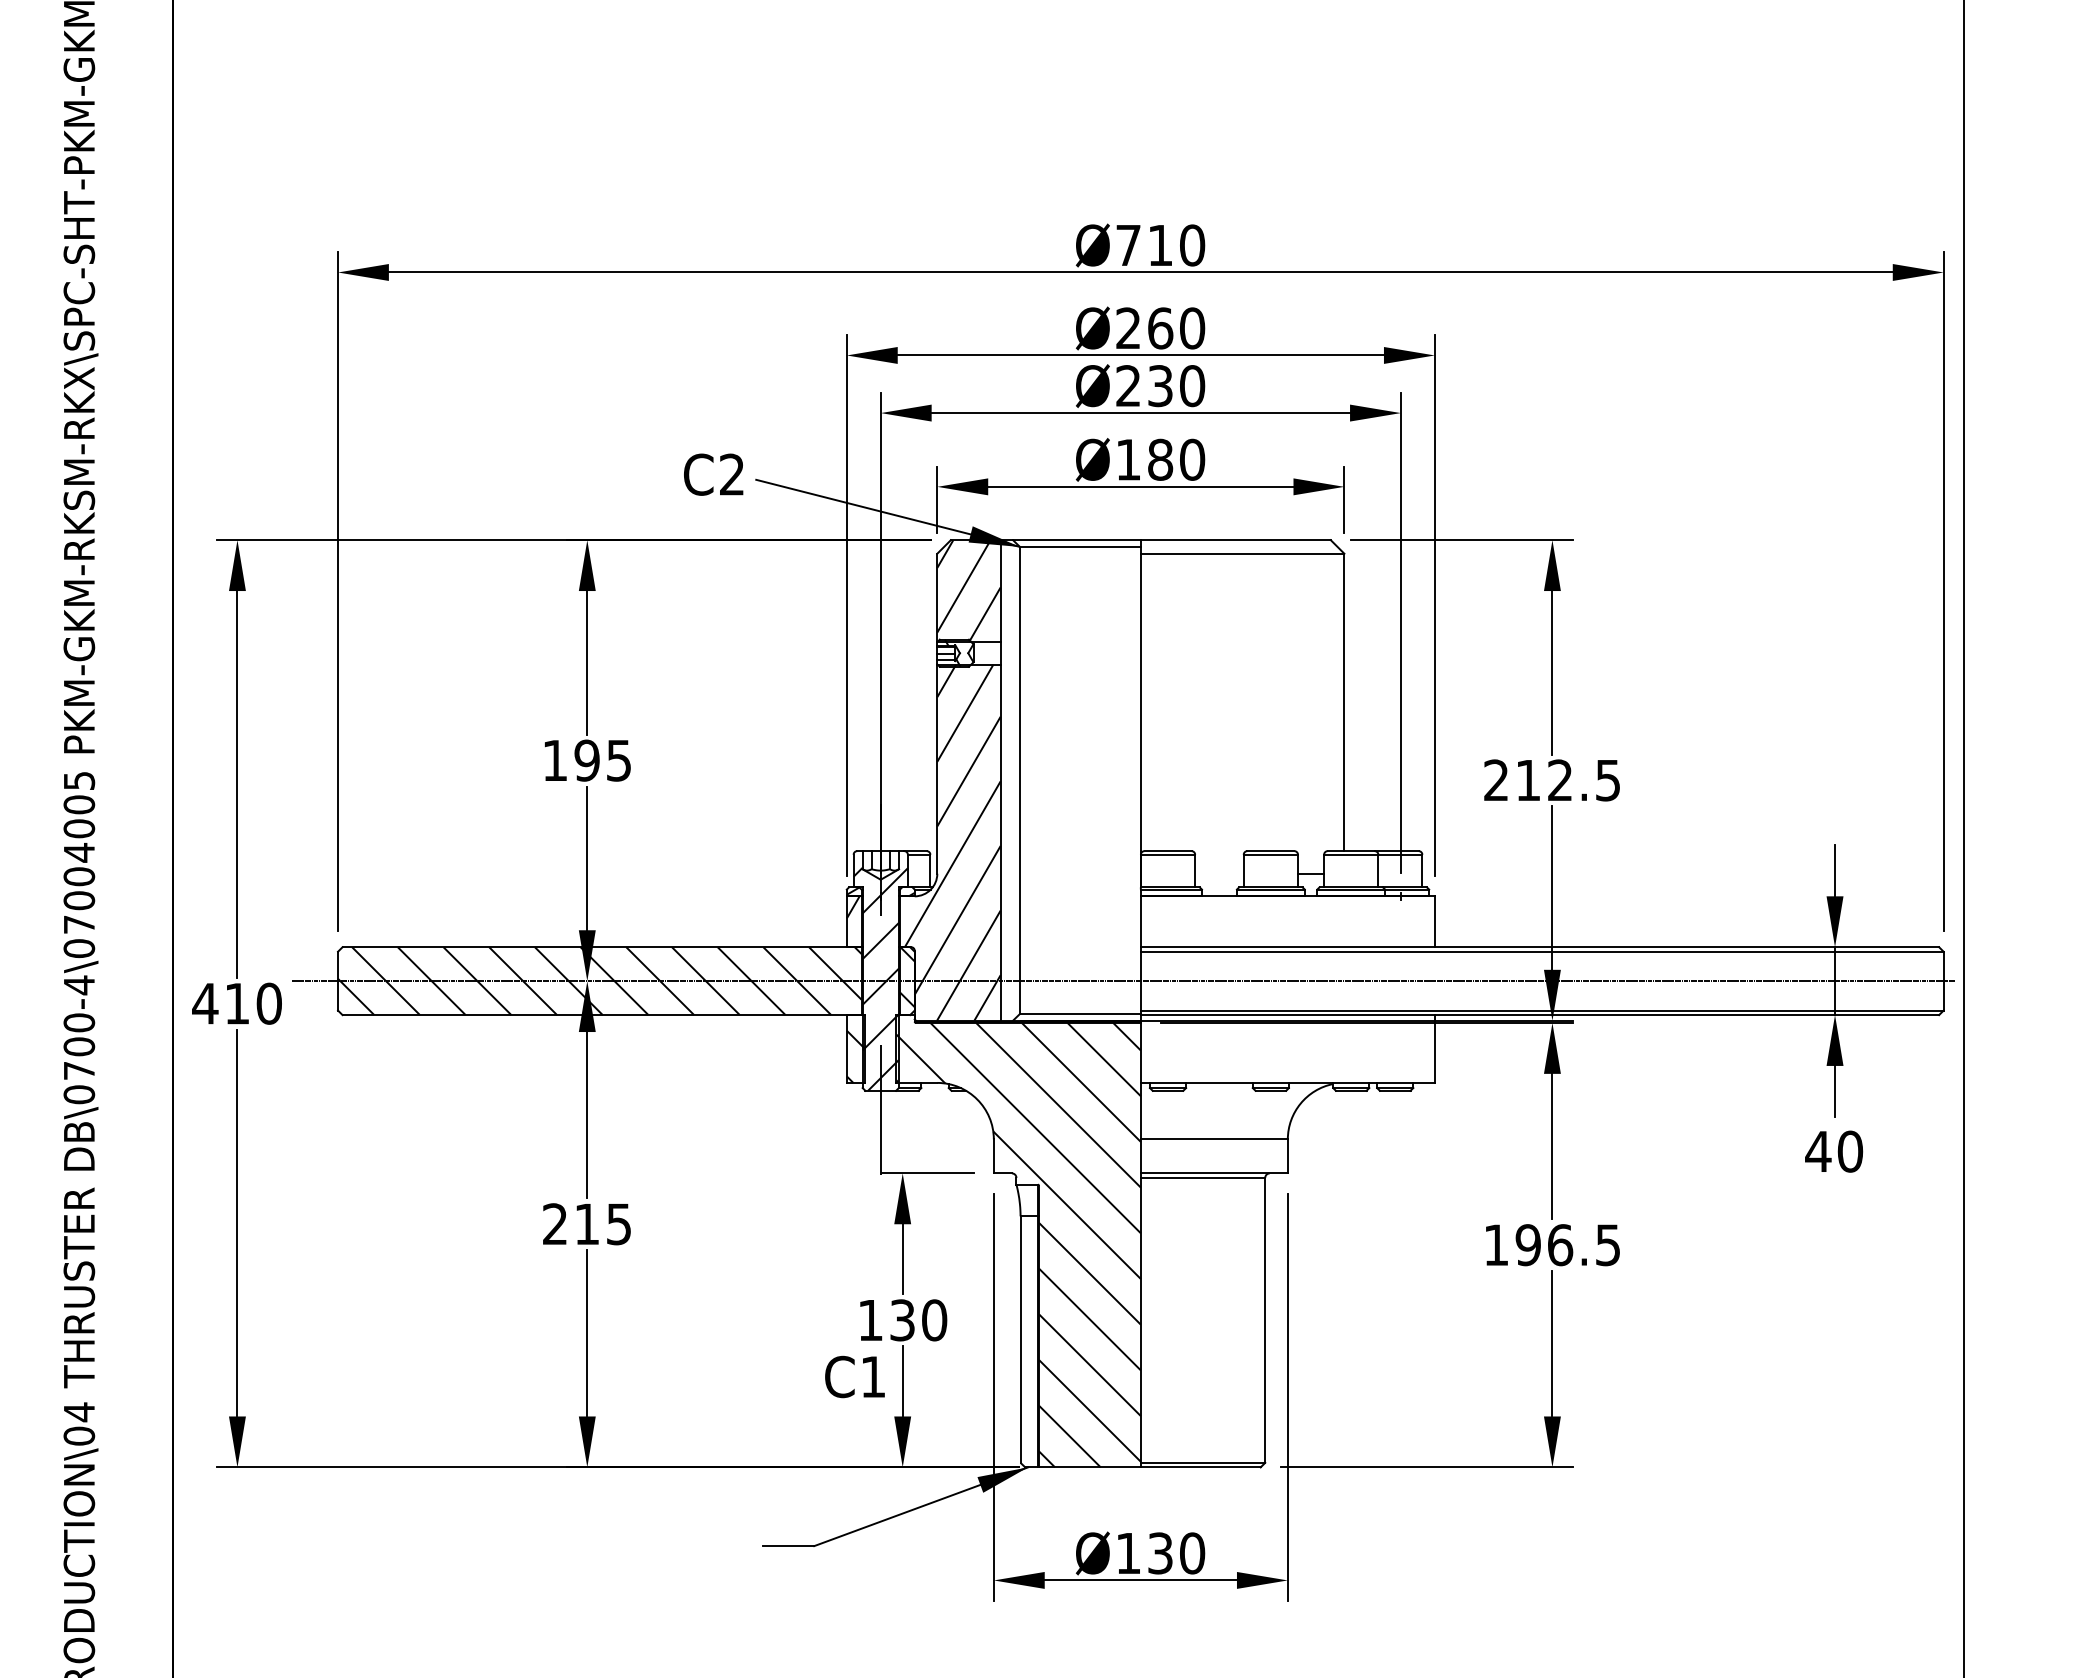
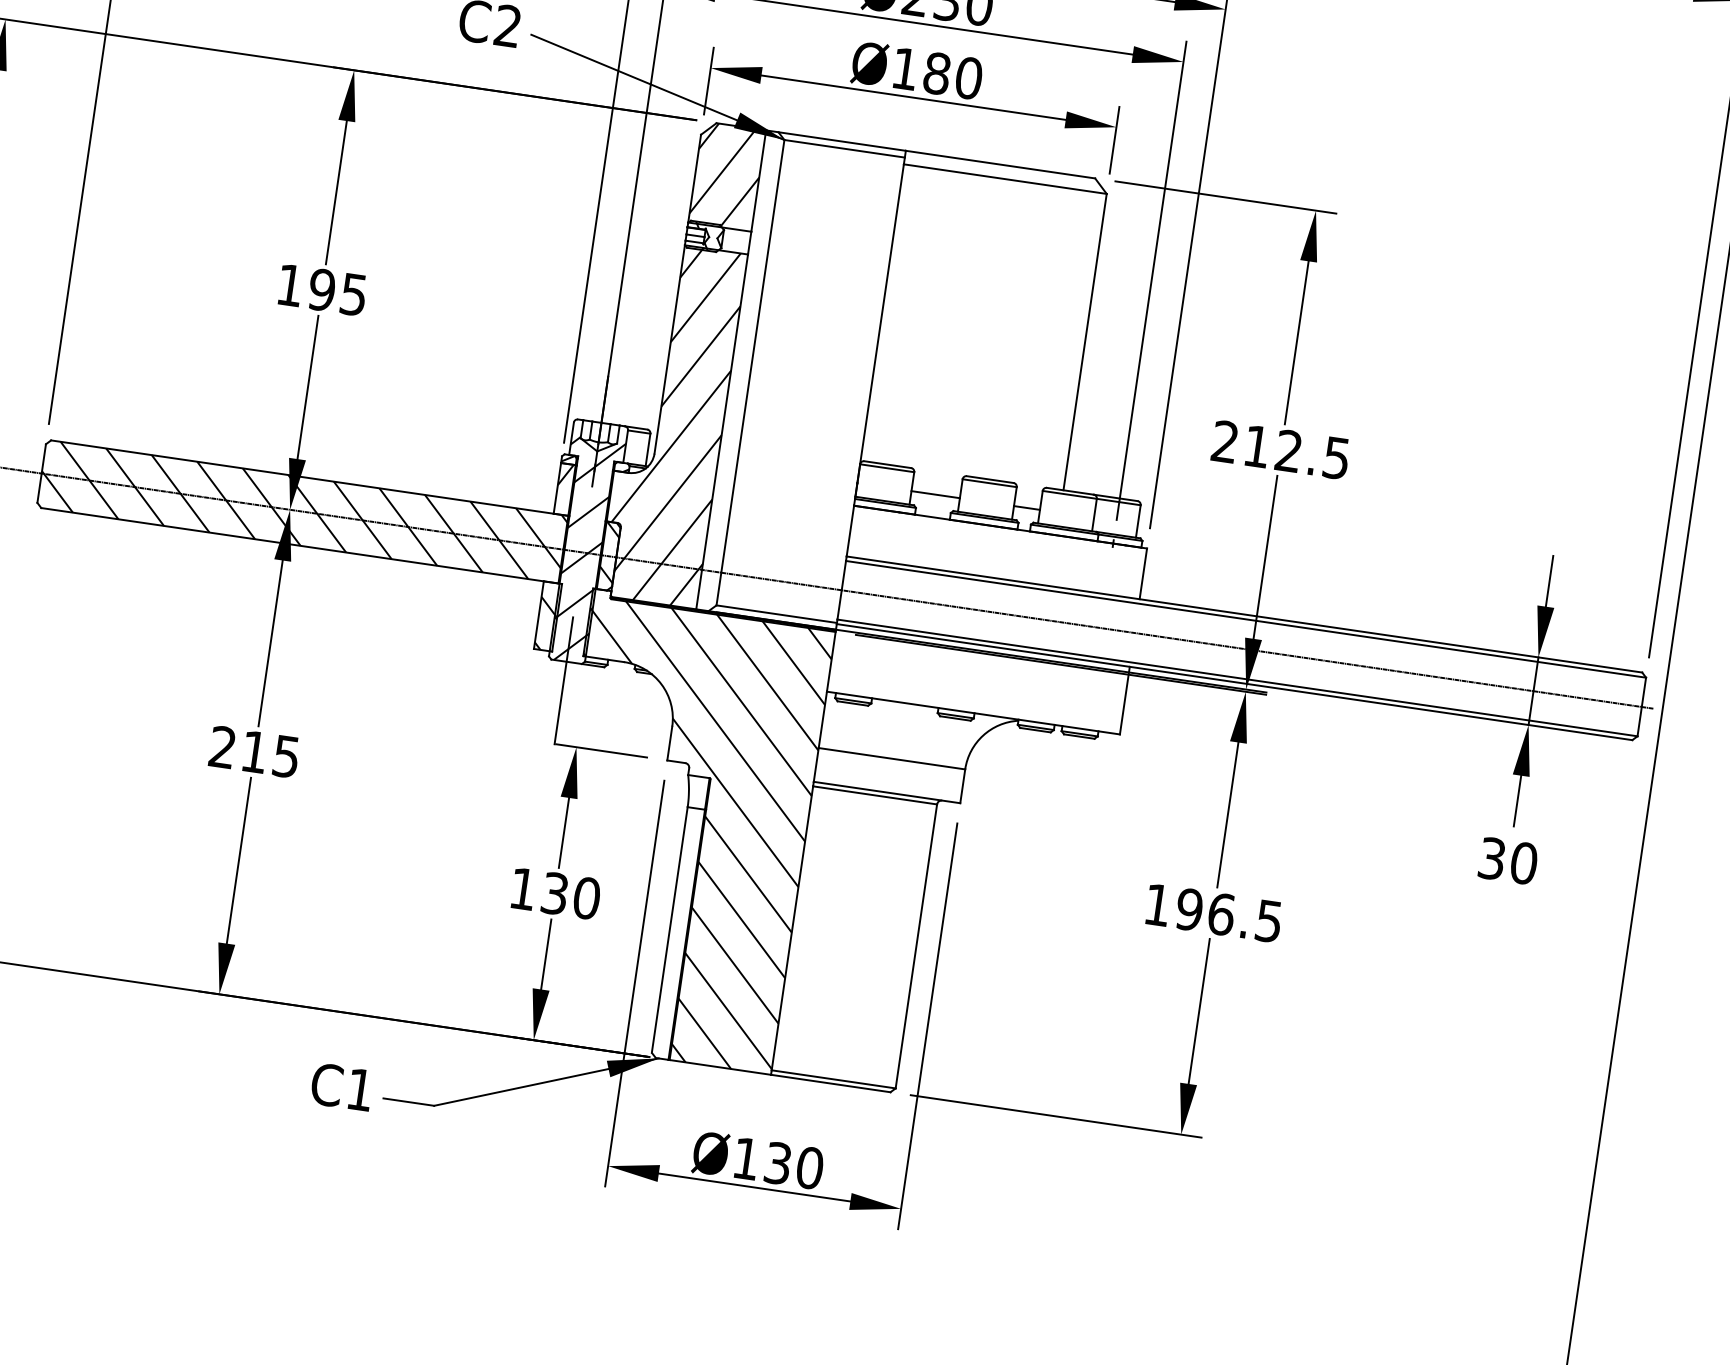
line: (1219, 873) -> (935, 494), added
text: (1818, 1151) -> (1492, 858), 40 -> 30
text: (854, 1376) -> (341, 1086), moved

